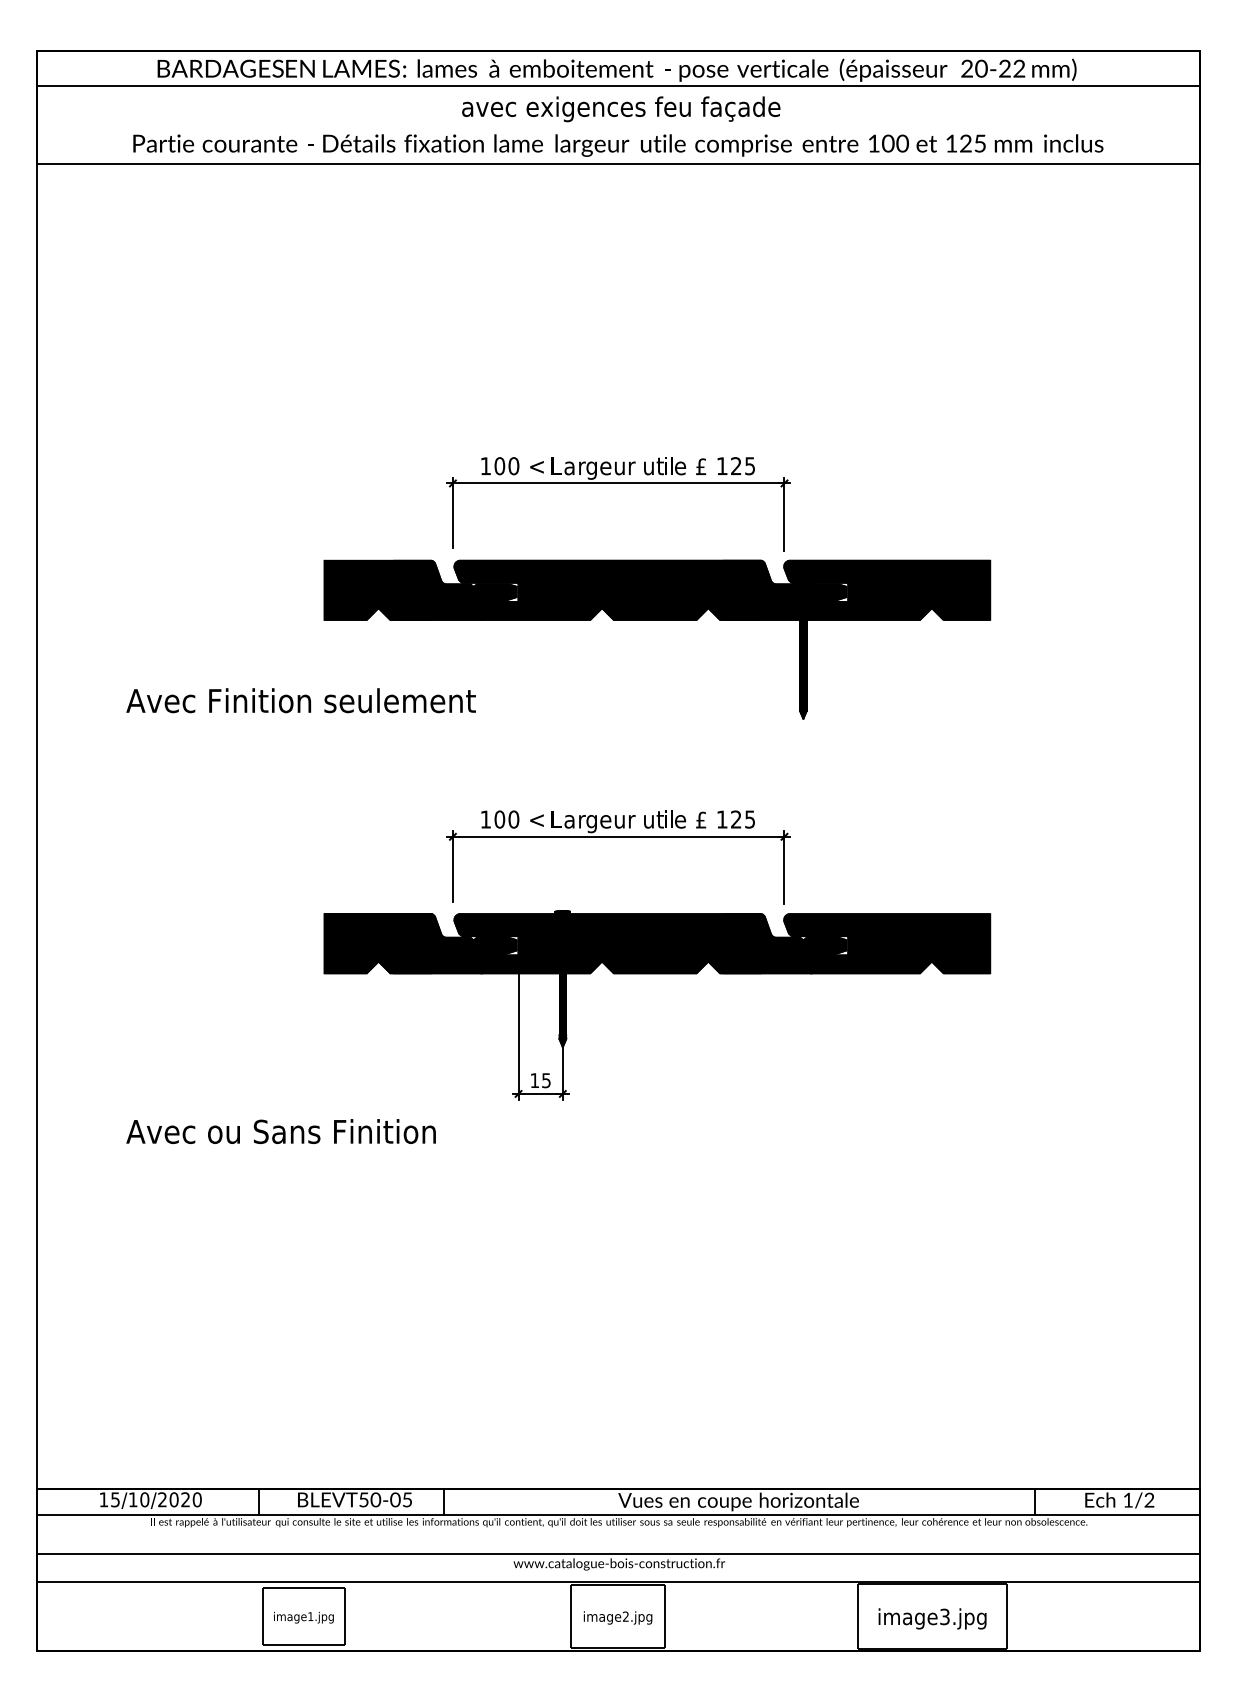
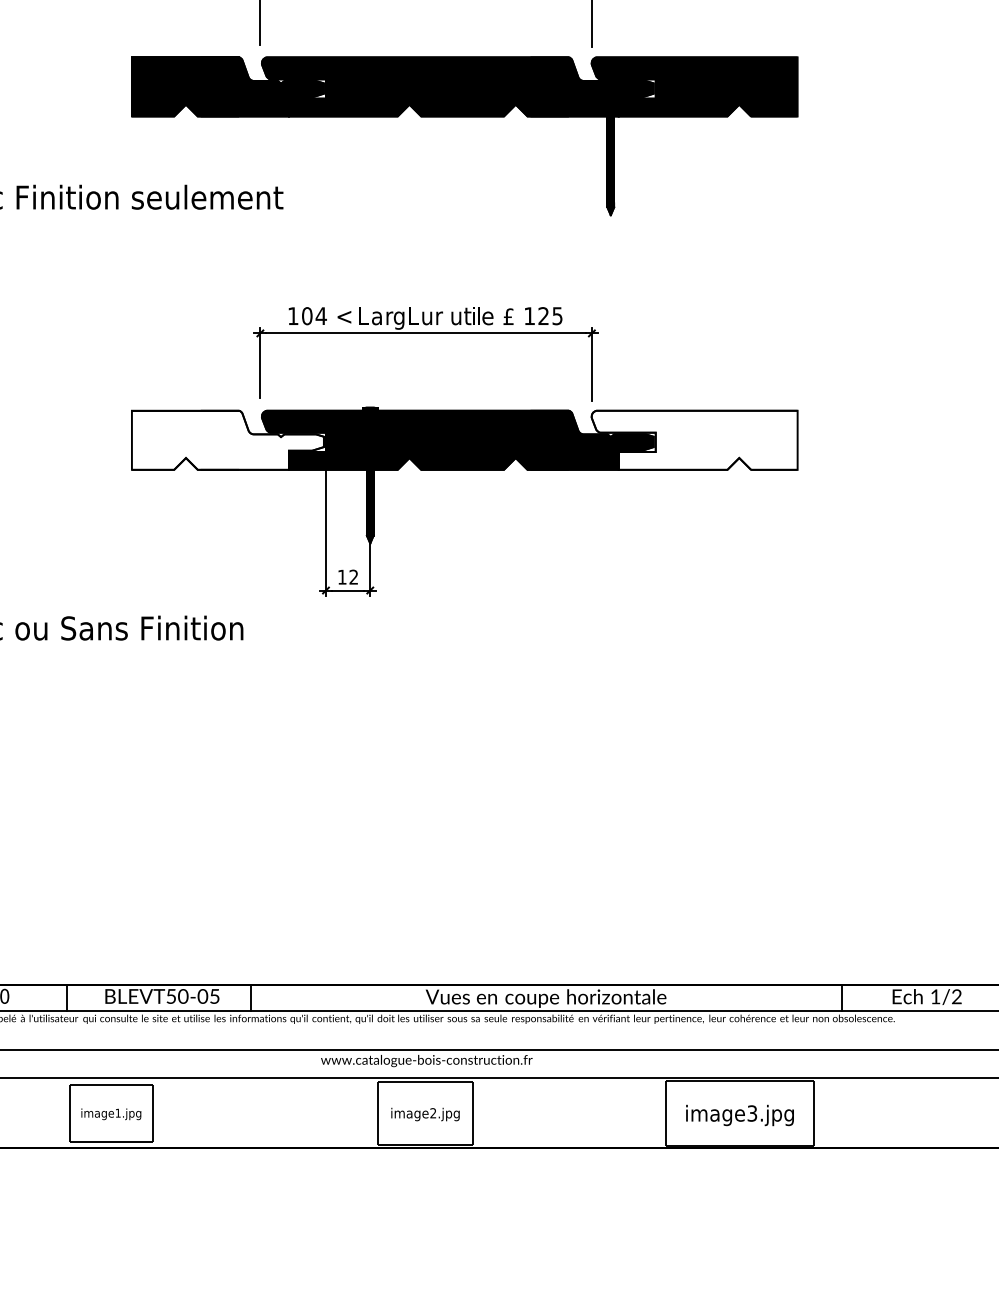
text: (513, 819) -> (320, 316), 0 -> 4
text: (605, 819) -> (412, 316), e -> L
fill: (420, 943) -> (227, 440), removed
fill: (887, 943) -> (694, 440), removed
text: (546, 1080) -> (353, 577), 15 -> 12

